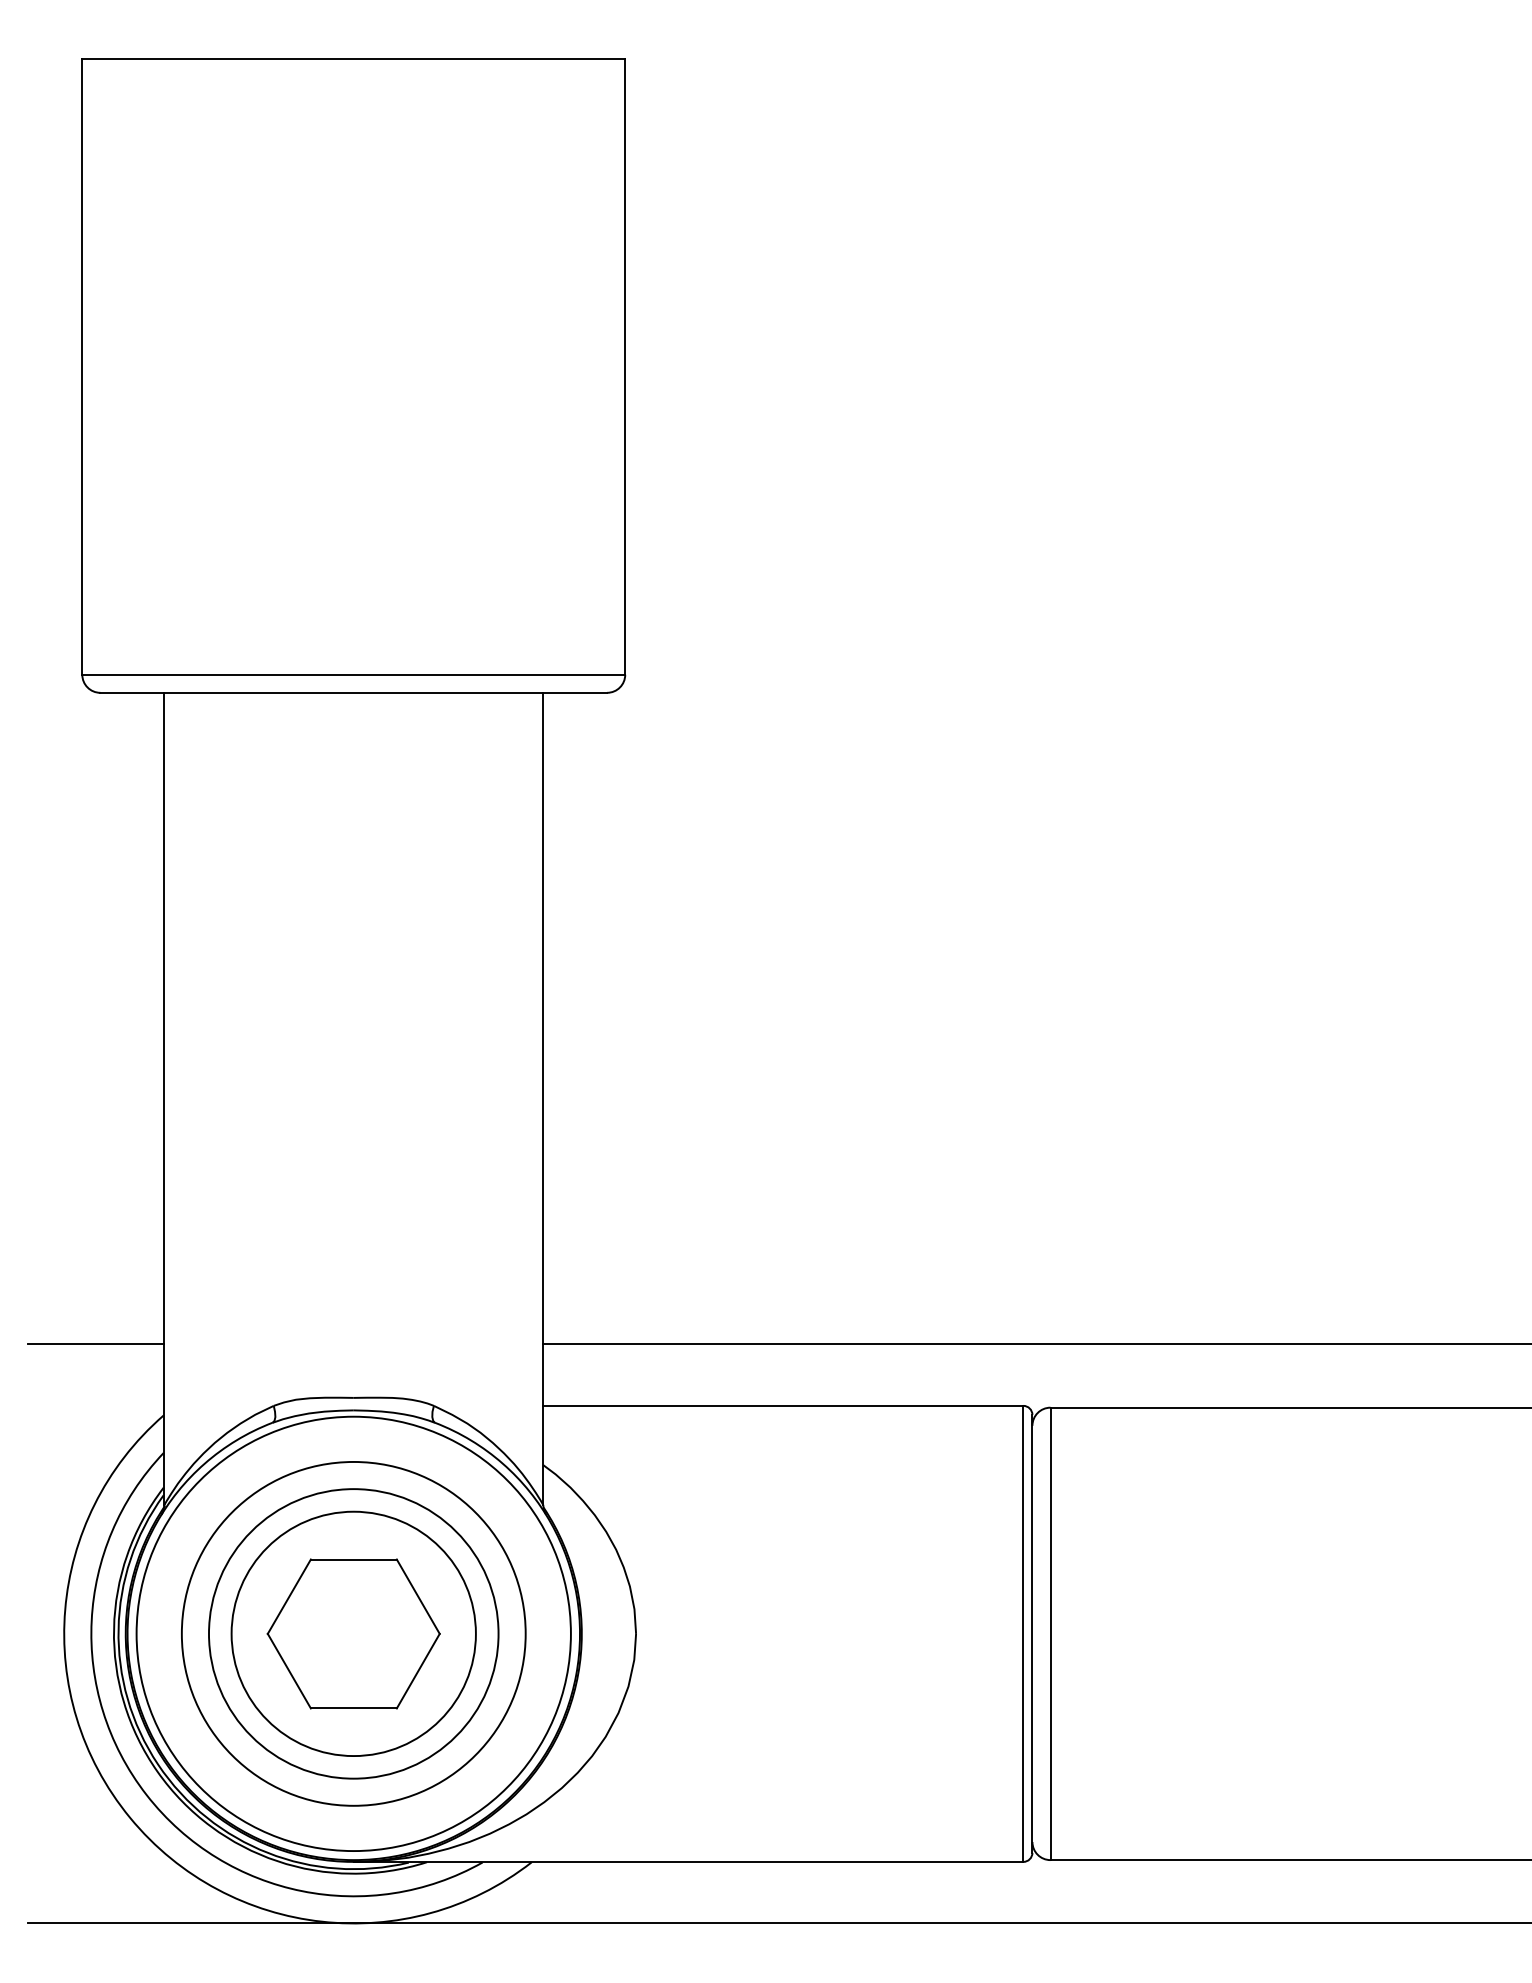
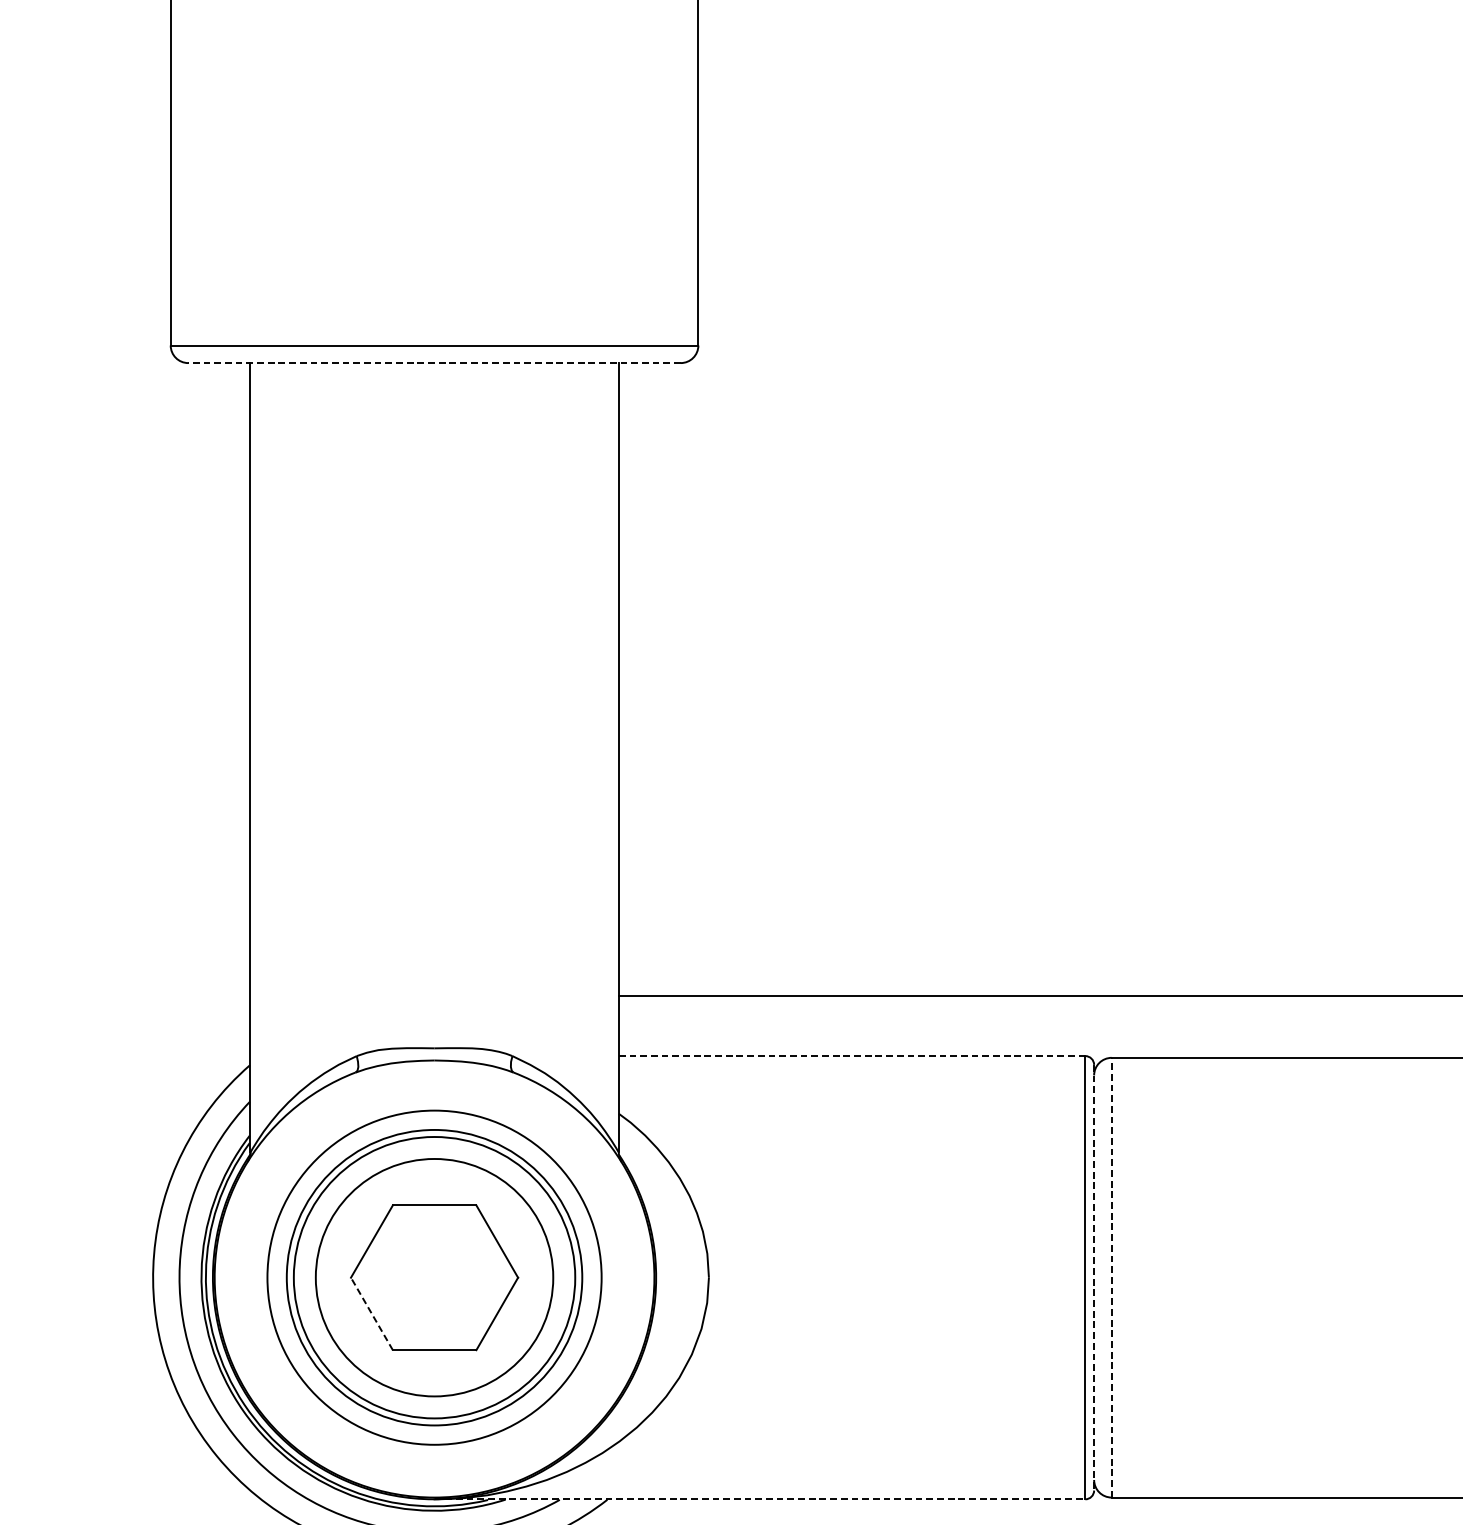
line: (353, 692) -> (434, 362), solid -> dashed
line: (96, 1344) -> (184, 996), removed
line: (783, 1405) -> (852, 1055), solid -> dashed
circle: (353, 1633) -> (434, 1277), size x0.7
line: (1032, 1633) -> (1094, 1277), solid -> dashed
line: (1050, 1633) -> (1111, 1277), solid -> dashed
line: (289, 1670) -> (372, 1313), solid -> dashed
line: (688, 1861) -> (759, 1498), solid -> dashed

